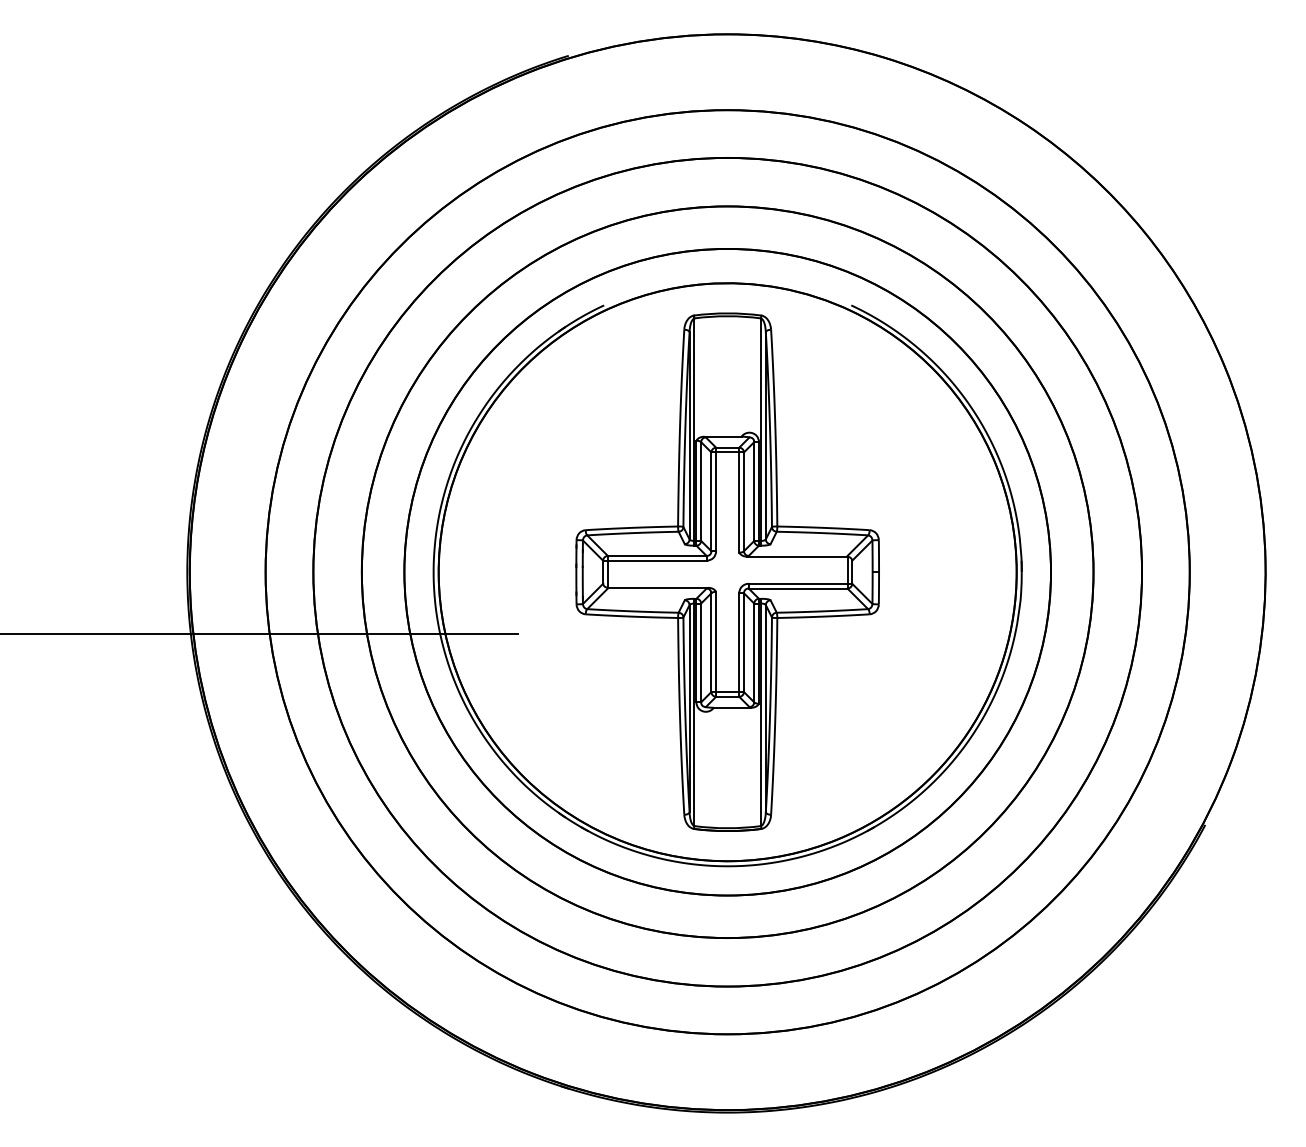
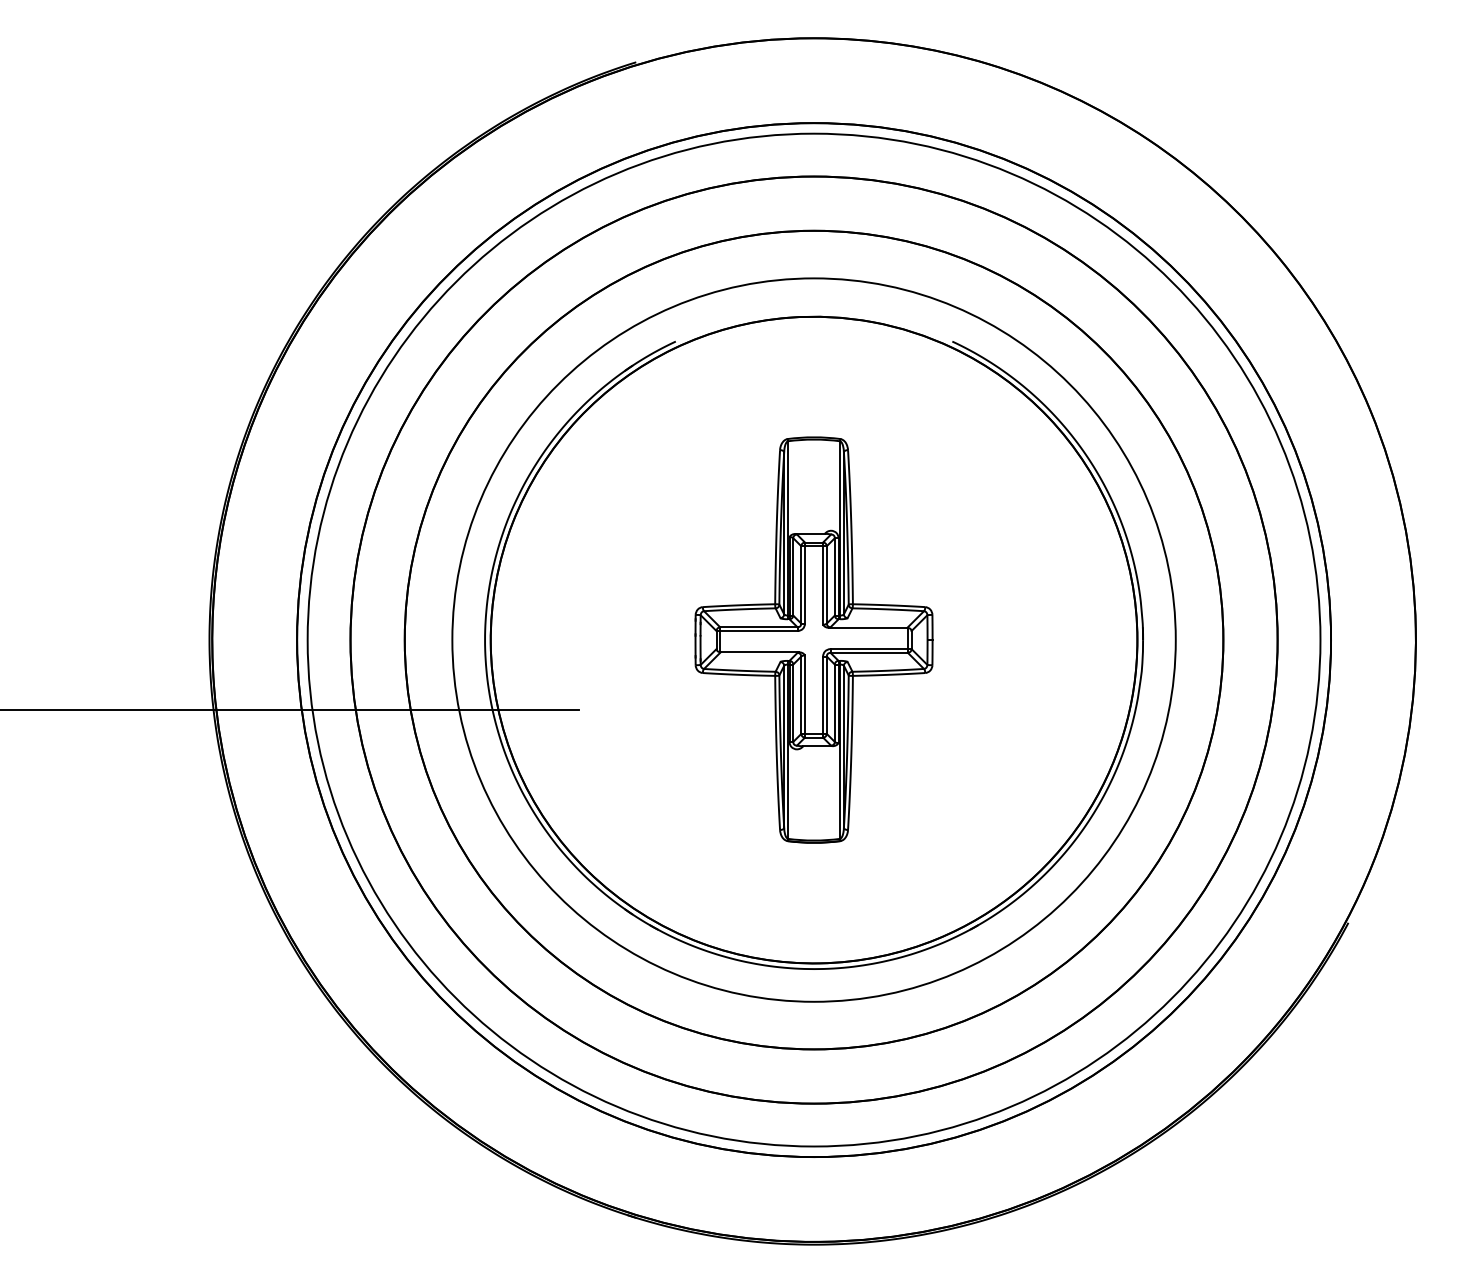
circle: (727, 571) -> (813, 639), size x1.4
part: (727, 571) -> (813, 639), size x0.7

